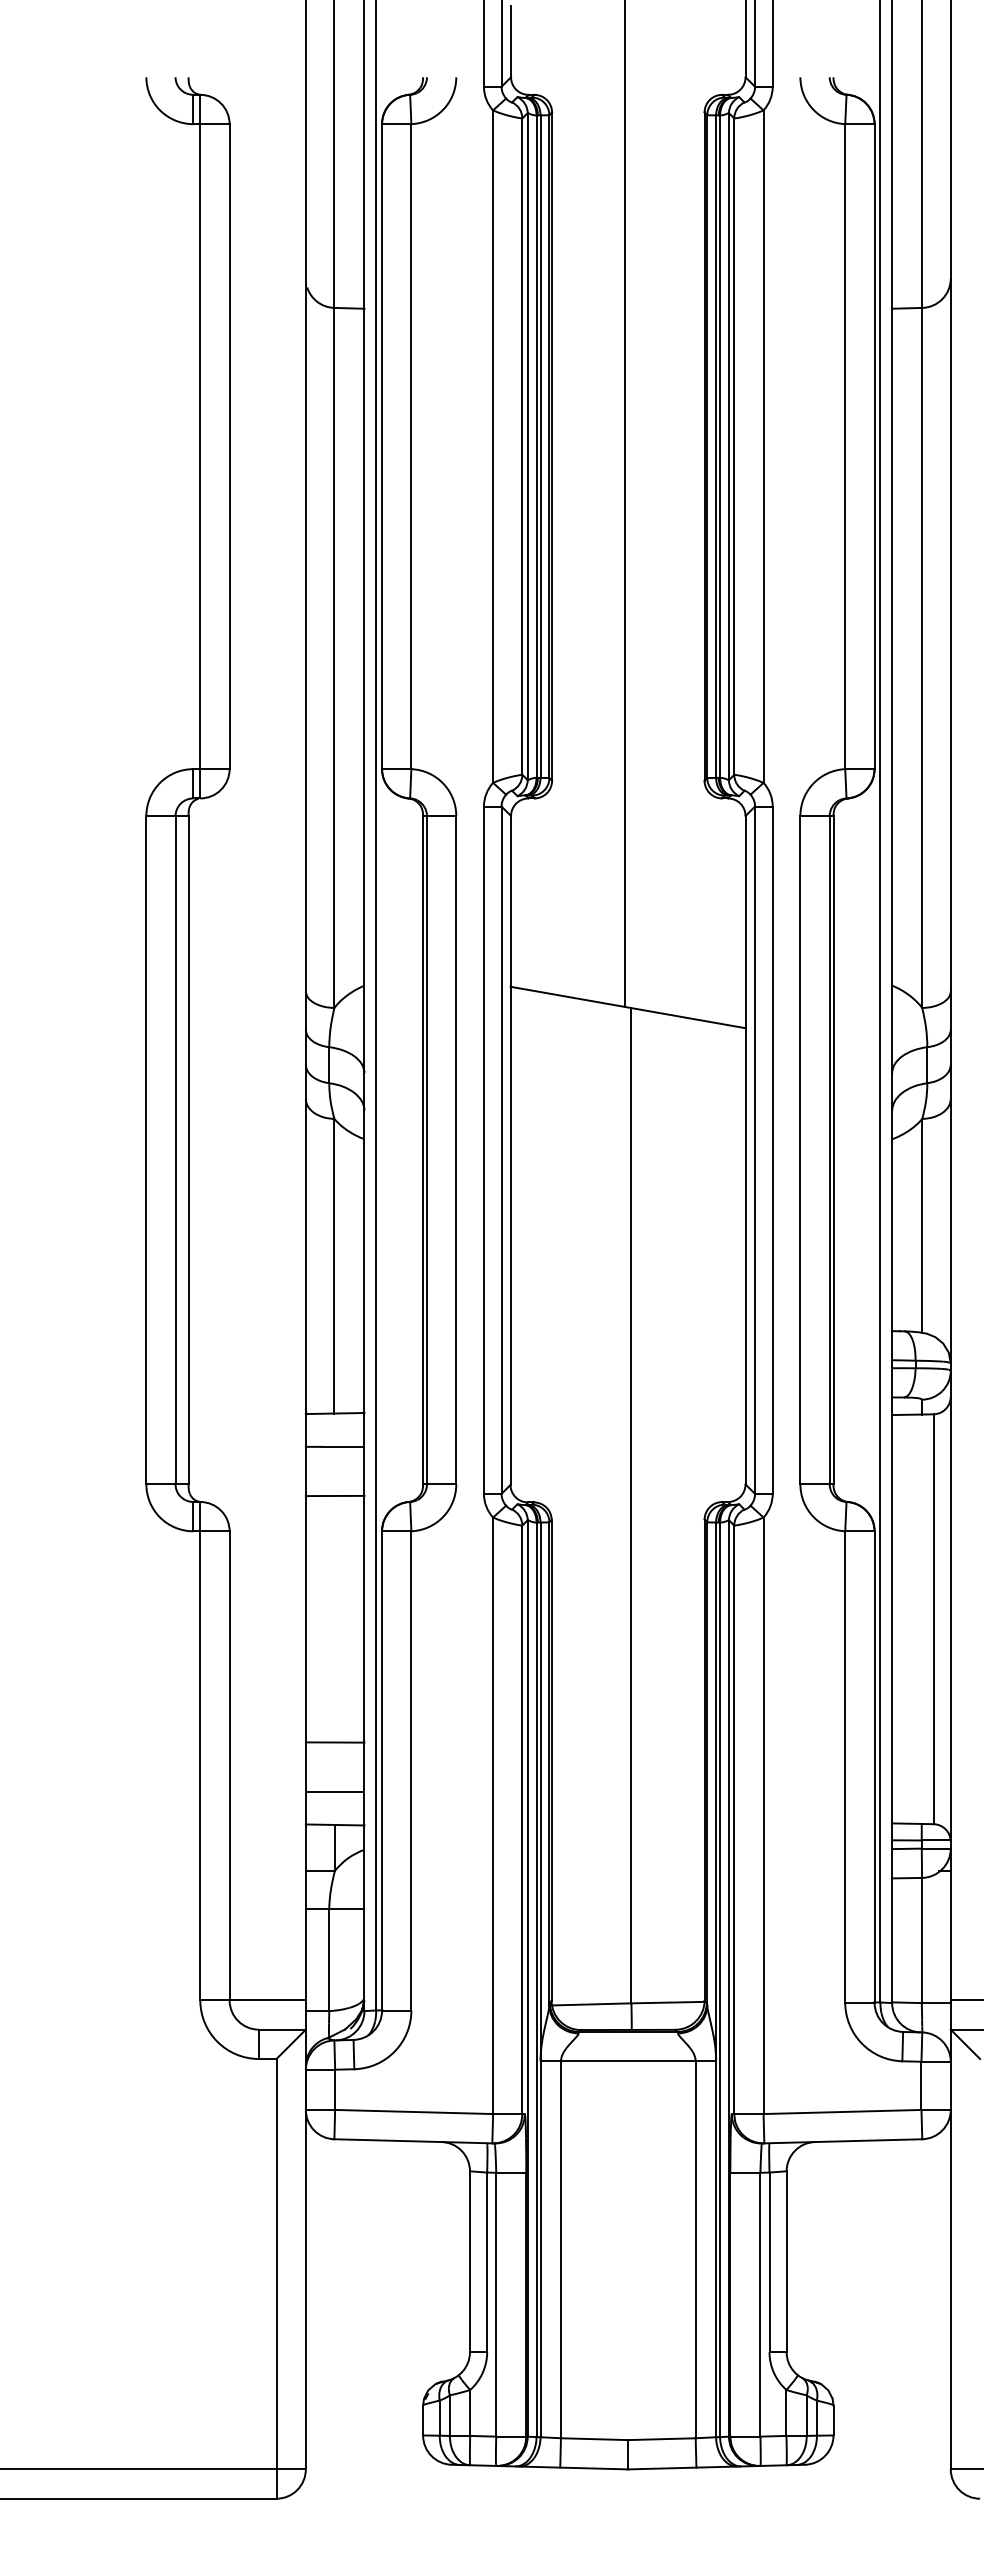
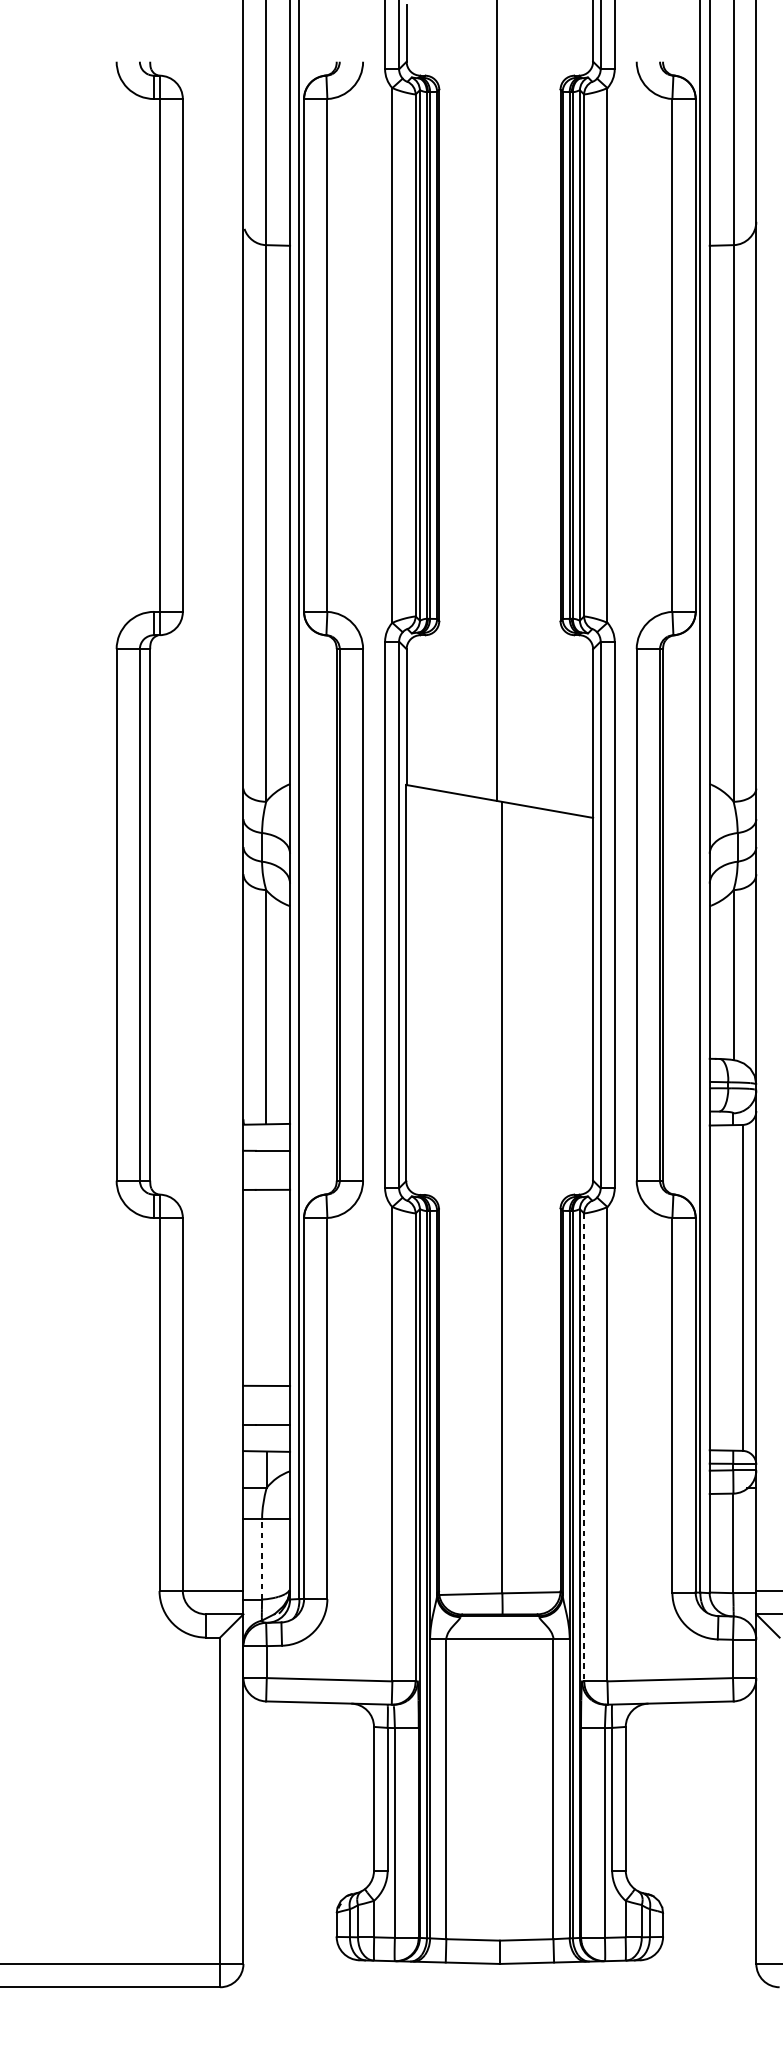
line: (734, 1820) -> (584, 1447), solid -> dashed
line: (329, 1960) -> (262, 1559), solid -> dashed

